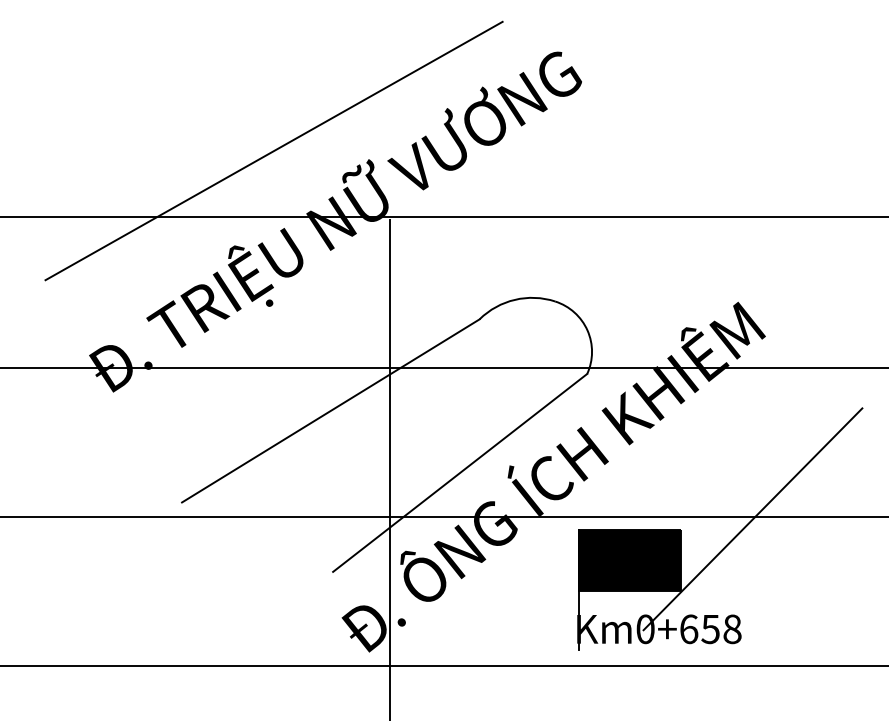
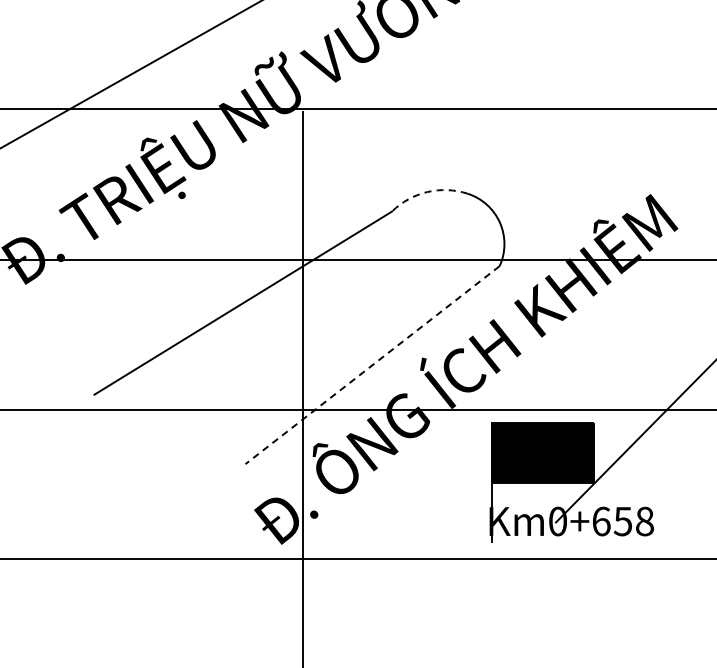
arc: (514, 299) -> (426, 191), solid -> dashed
line: (459, 473) -> (371, 365), solid -> dashed

